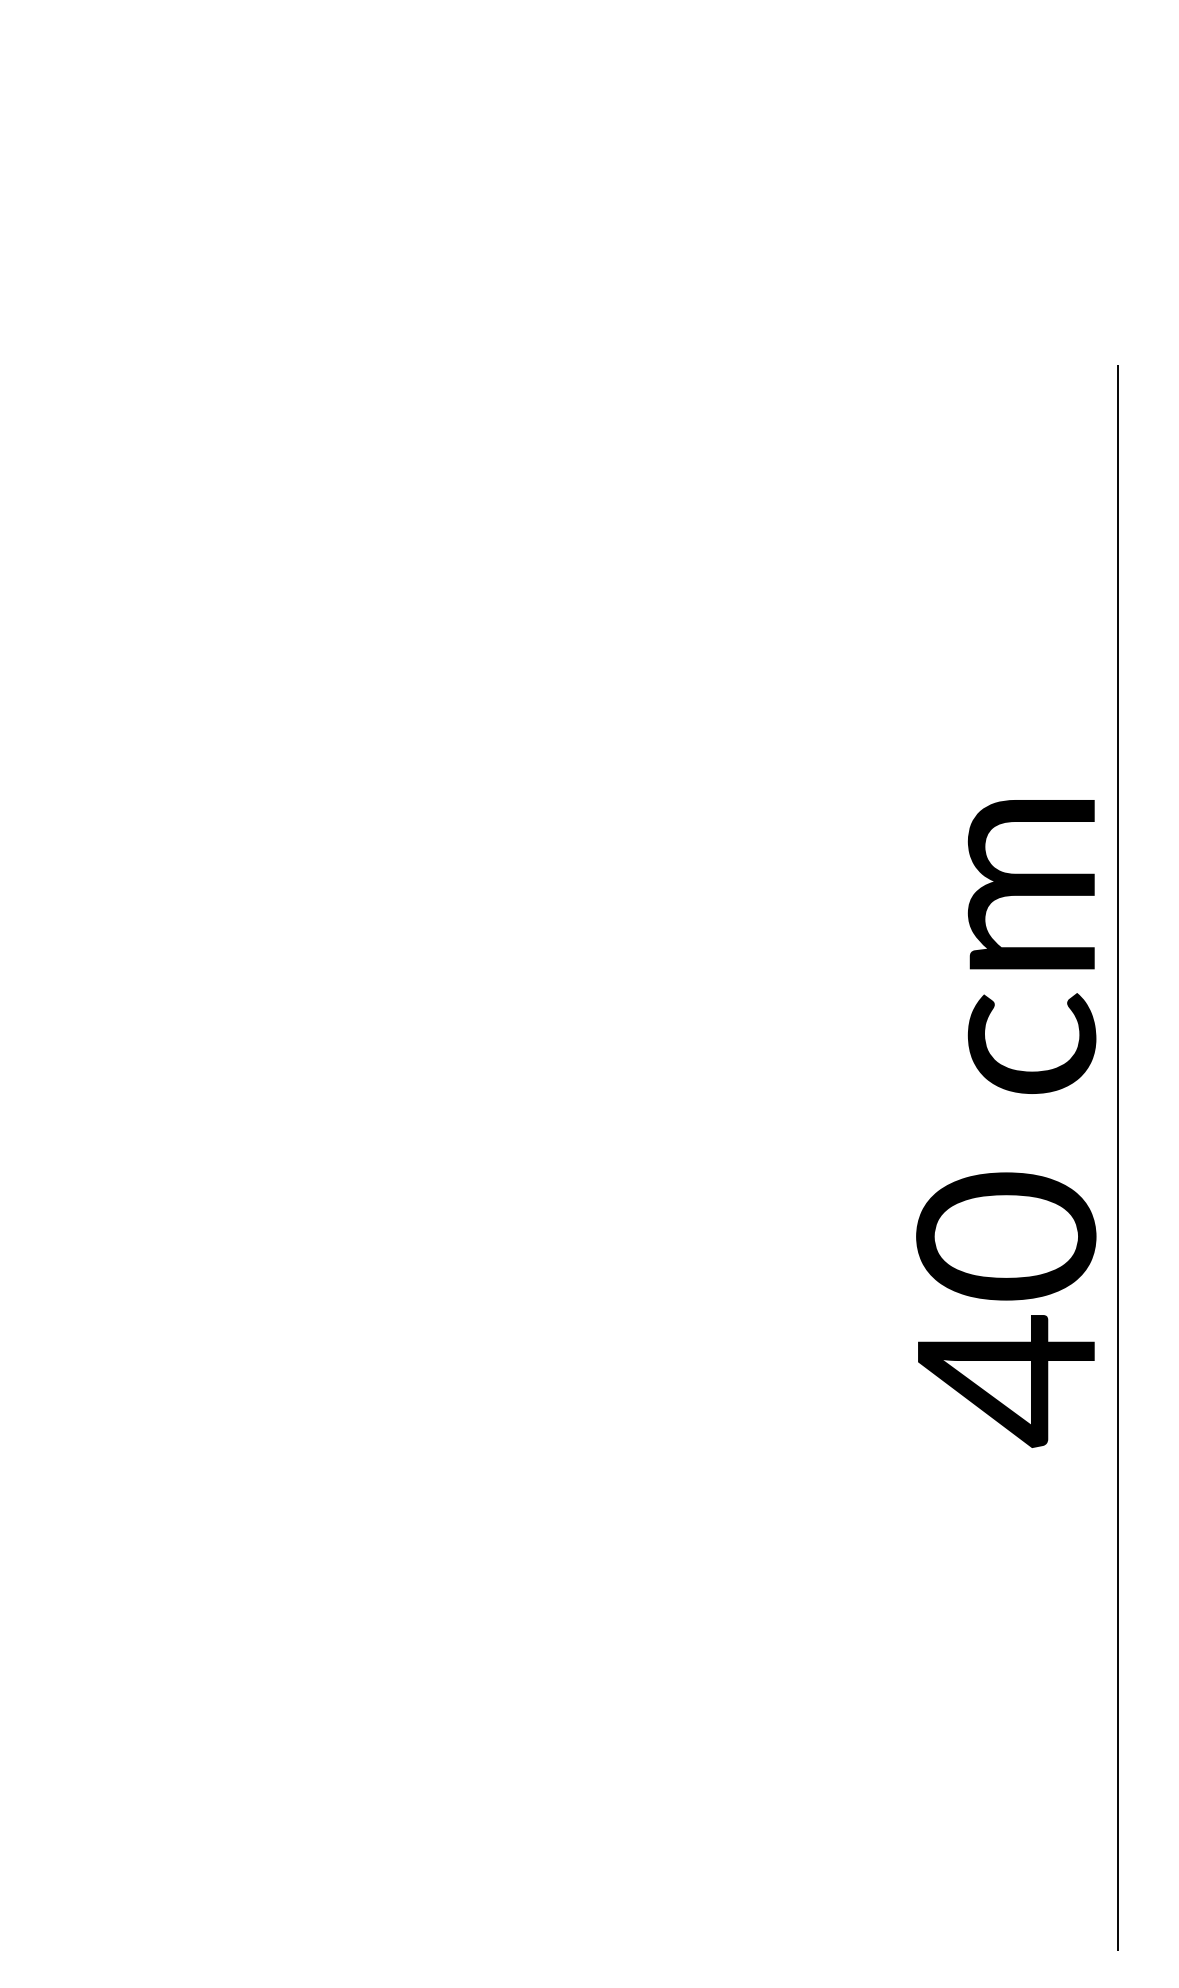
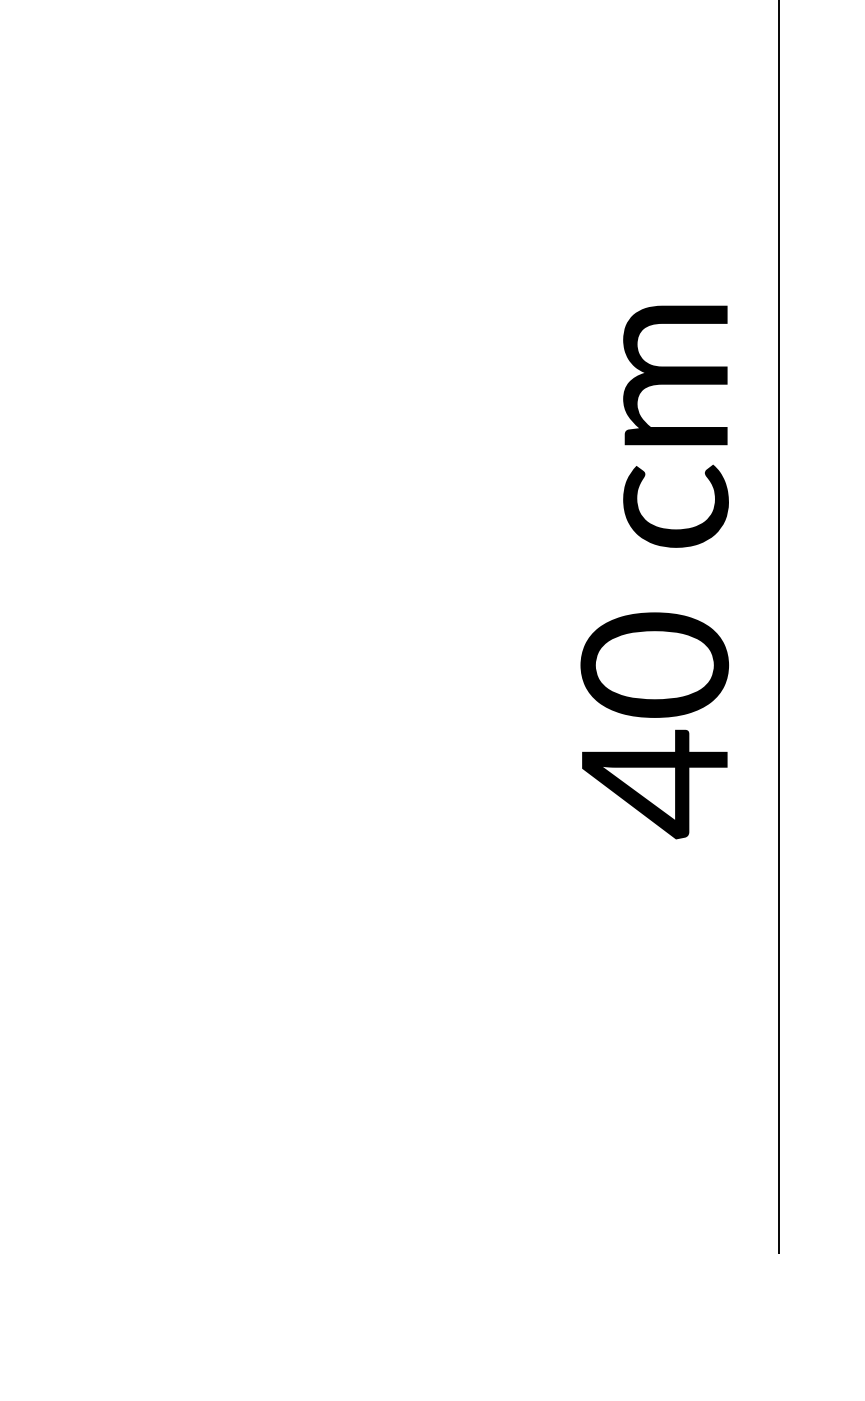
text: (1006, 1123) -> (654, 572), moved

